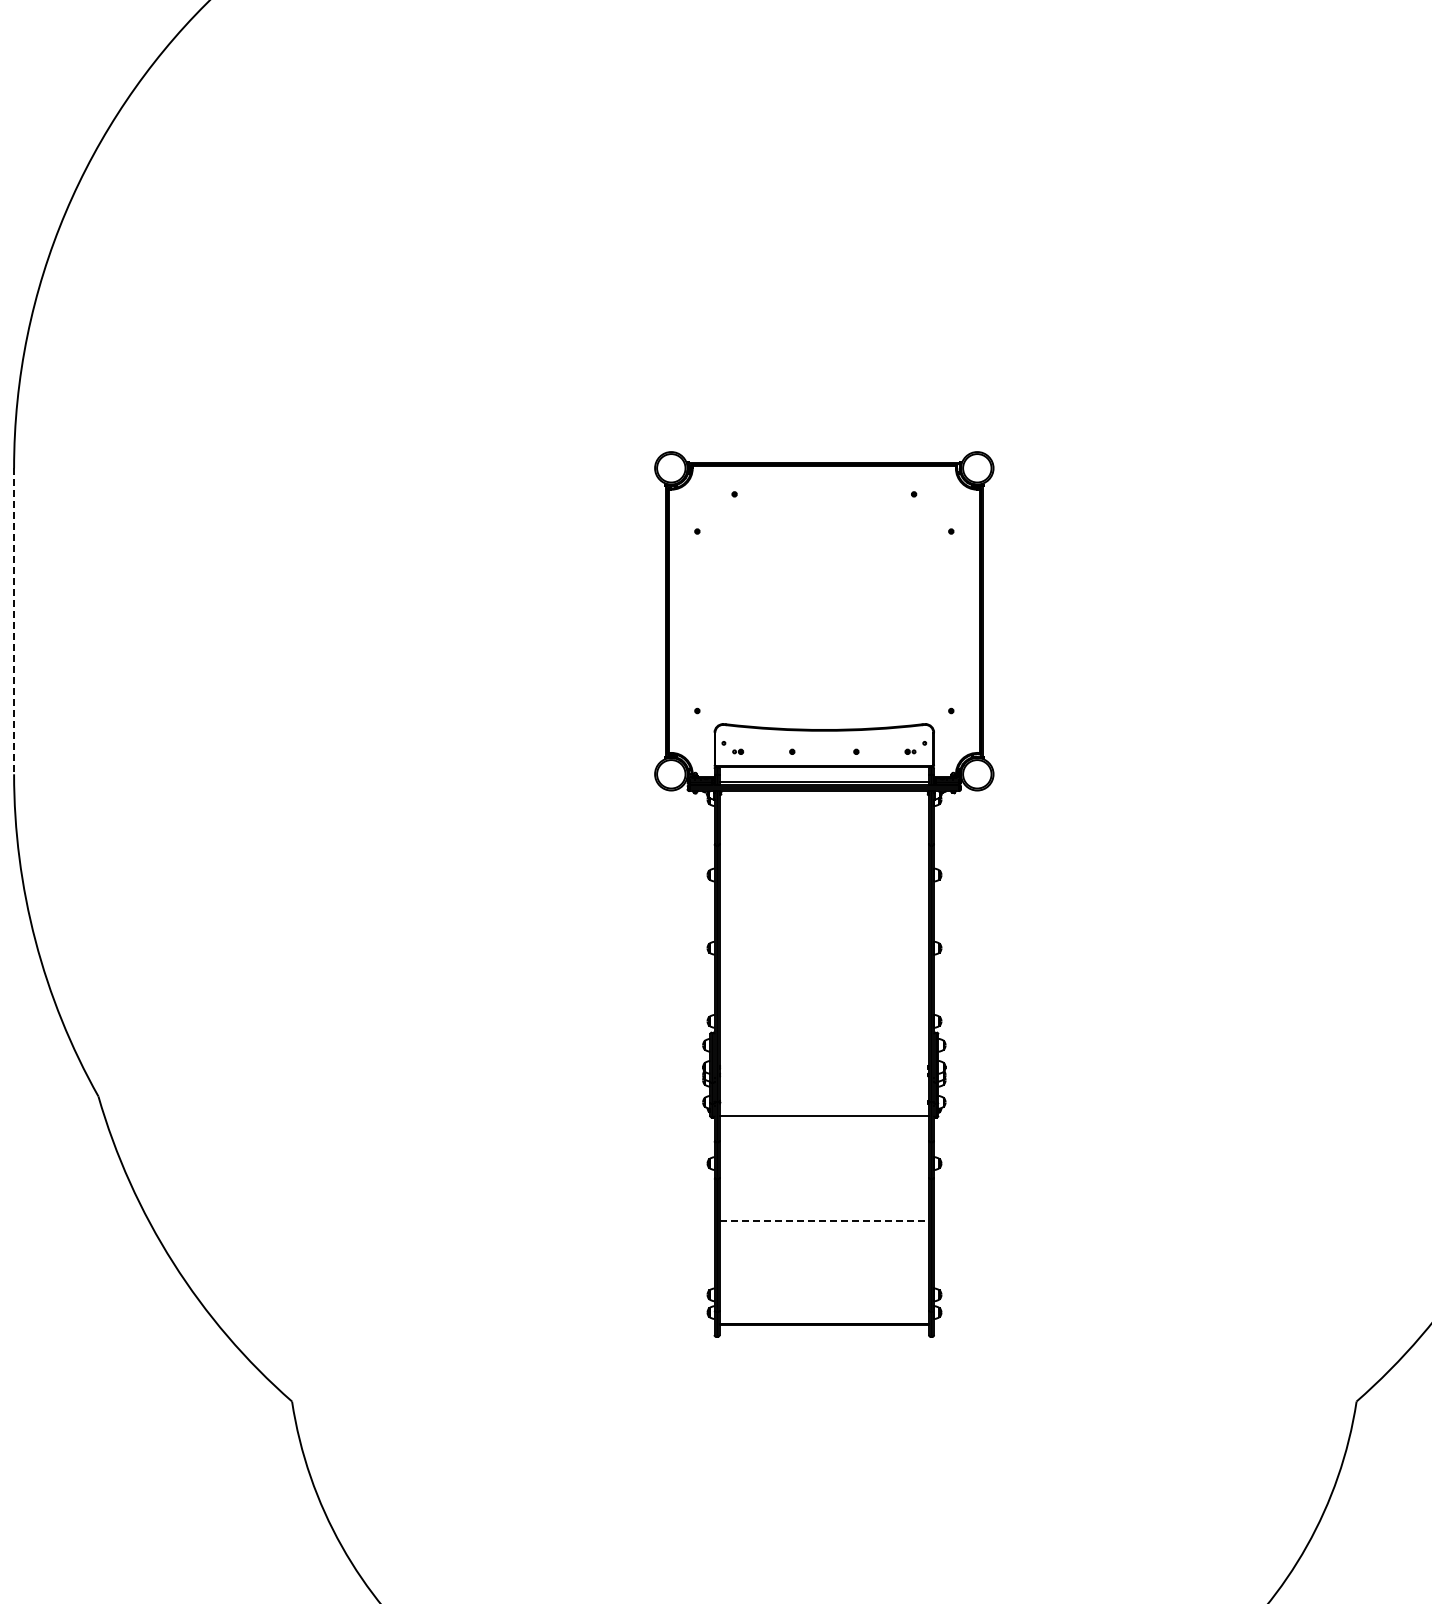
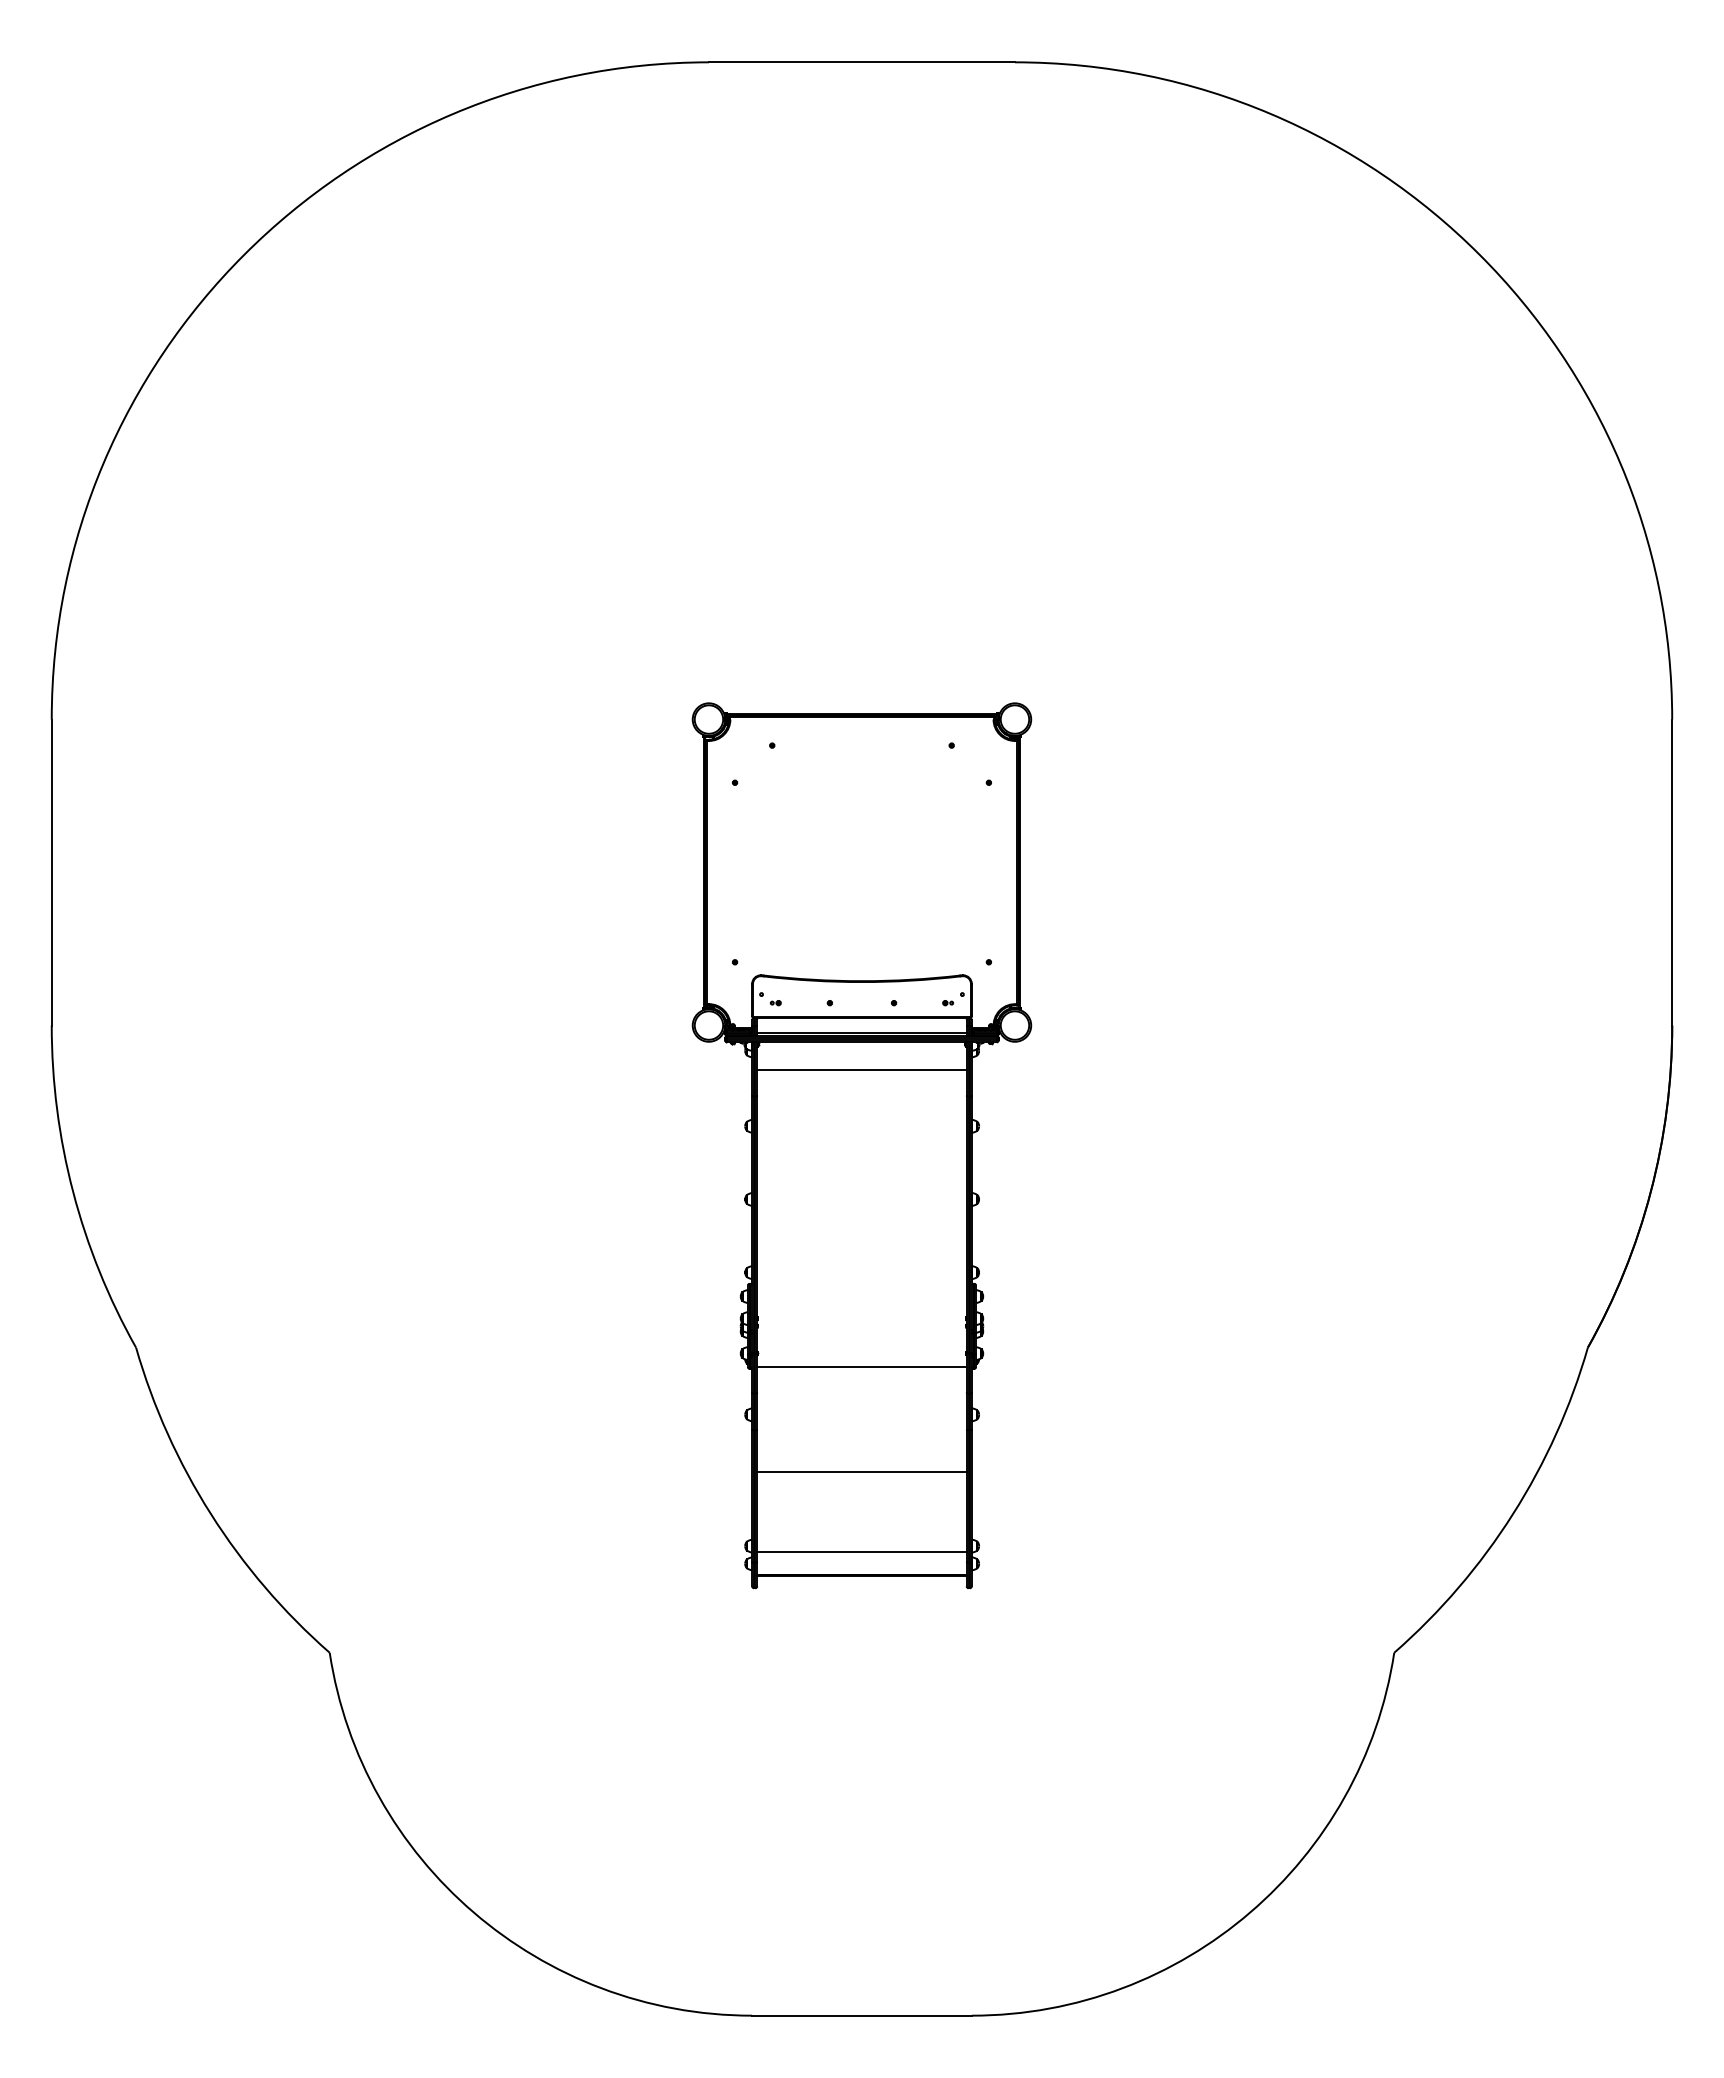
line: (13, 622) -> (51, 873), dashed -> solid
line: (823, 819) -> (861, 1070), added
line: (824, 1220) -> (862, 1471), dashed -> solid
line: (823, 1300) -> (861, 1551), added

